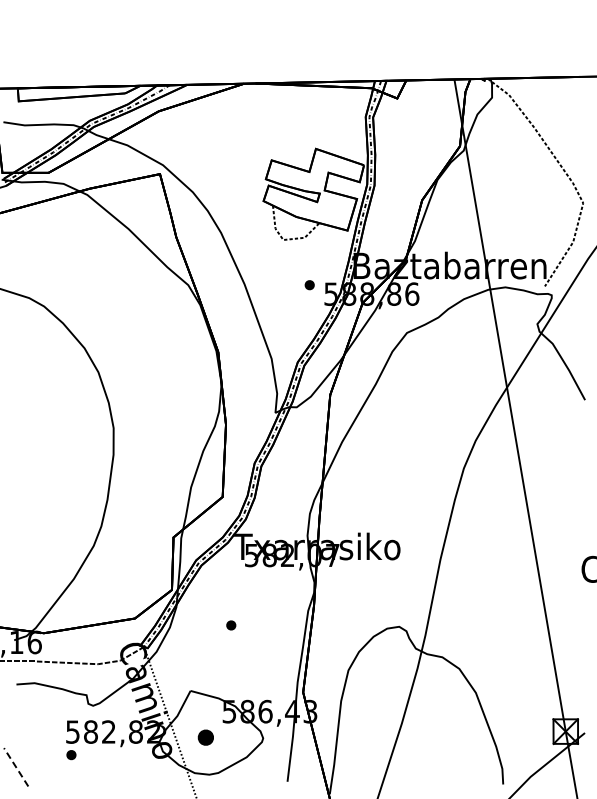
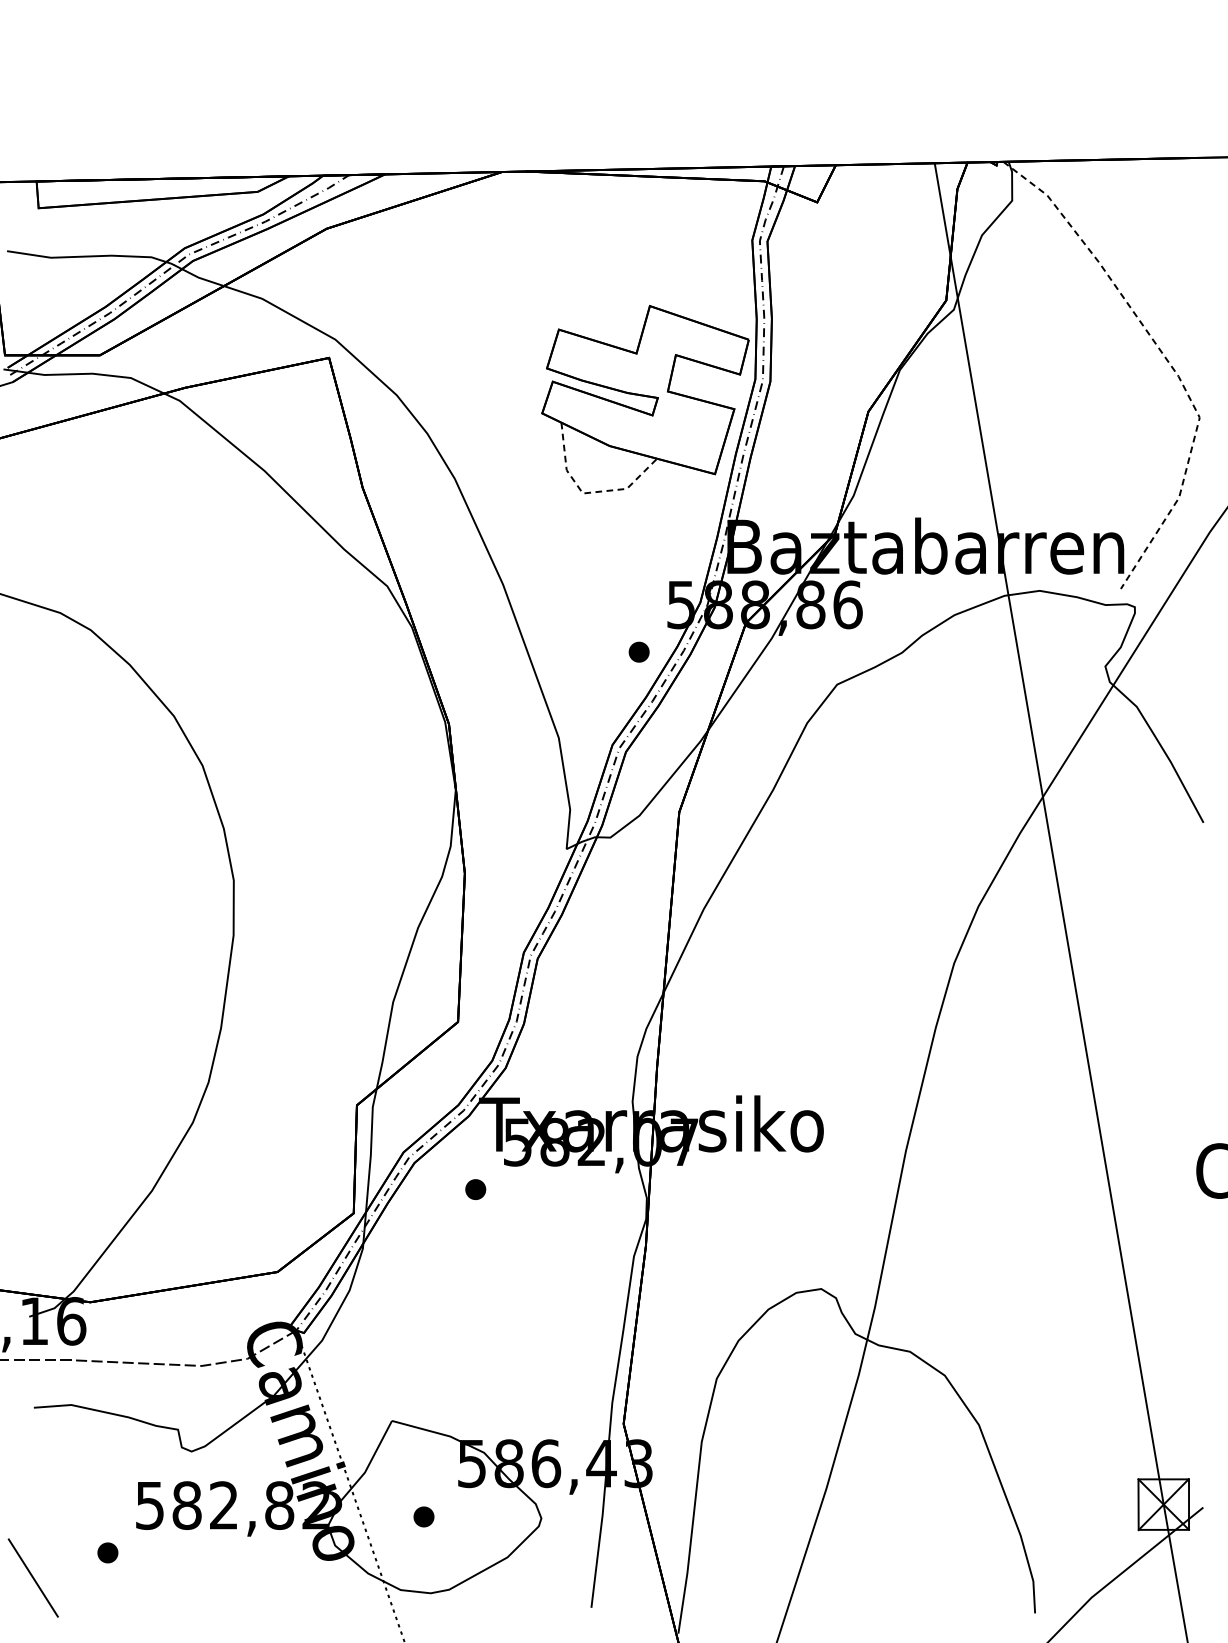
part: (309, 285) -> (638, 652), moved
part: (231, 625) -> (476, 1189), moved
part: (206, 737) -> (424, 1516), size x0.62
part: (71, 755) -> (108, 1553), moved
line: (16, 767) -> (33, 1578), dashed -> solid

